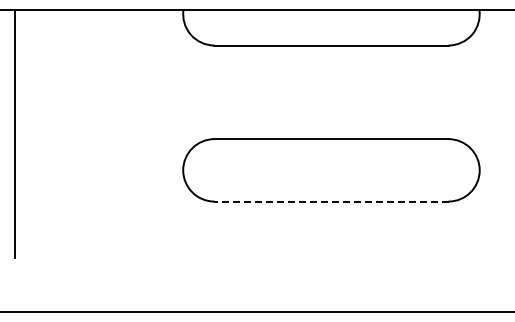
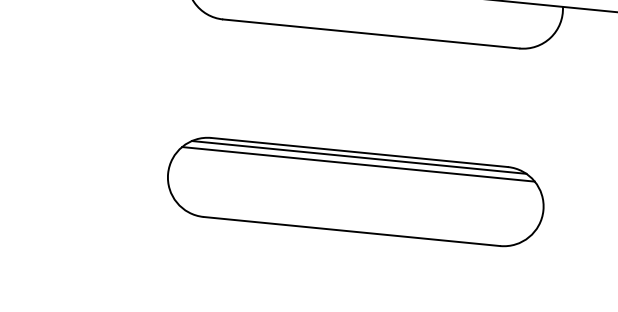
line: (331, 143) -> (359, 158), added
line: (331, 148) -> (358, 164), added
line: (330, 201) -> (350, 231), dashed -> solid

